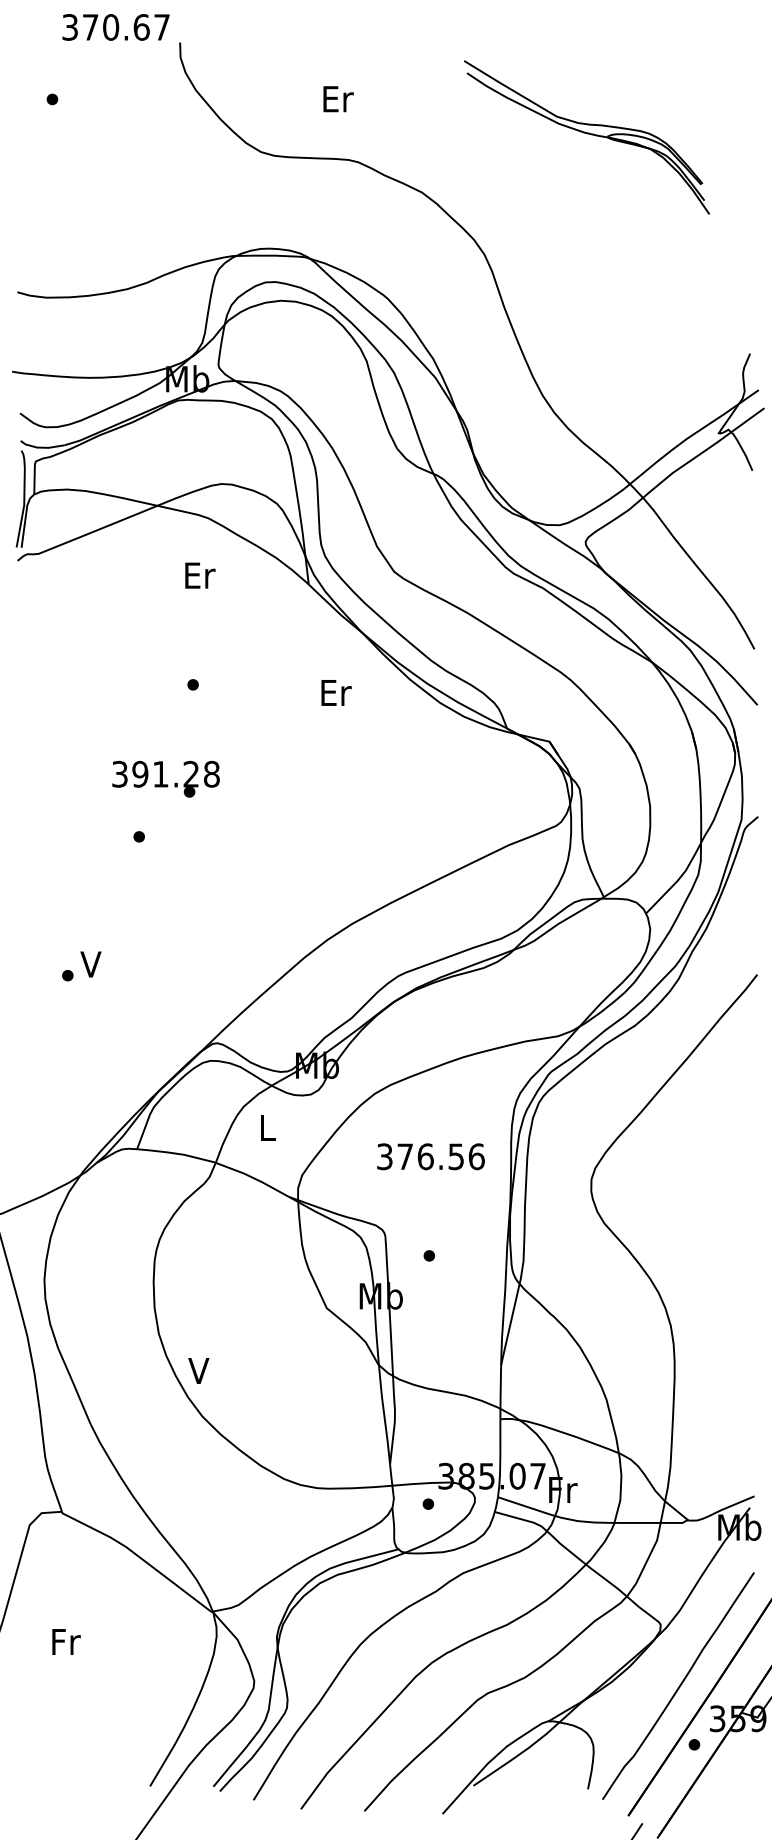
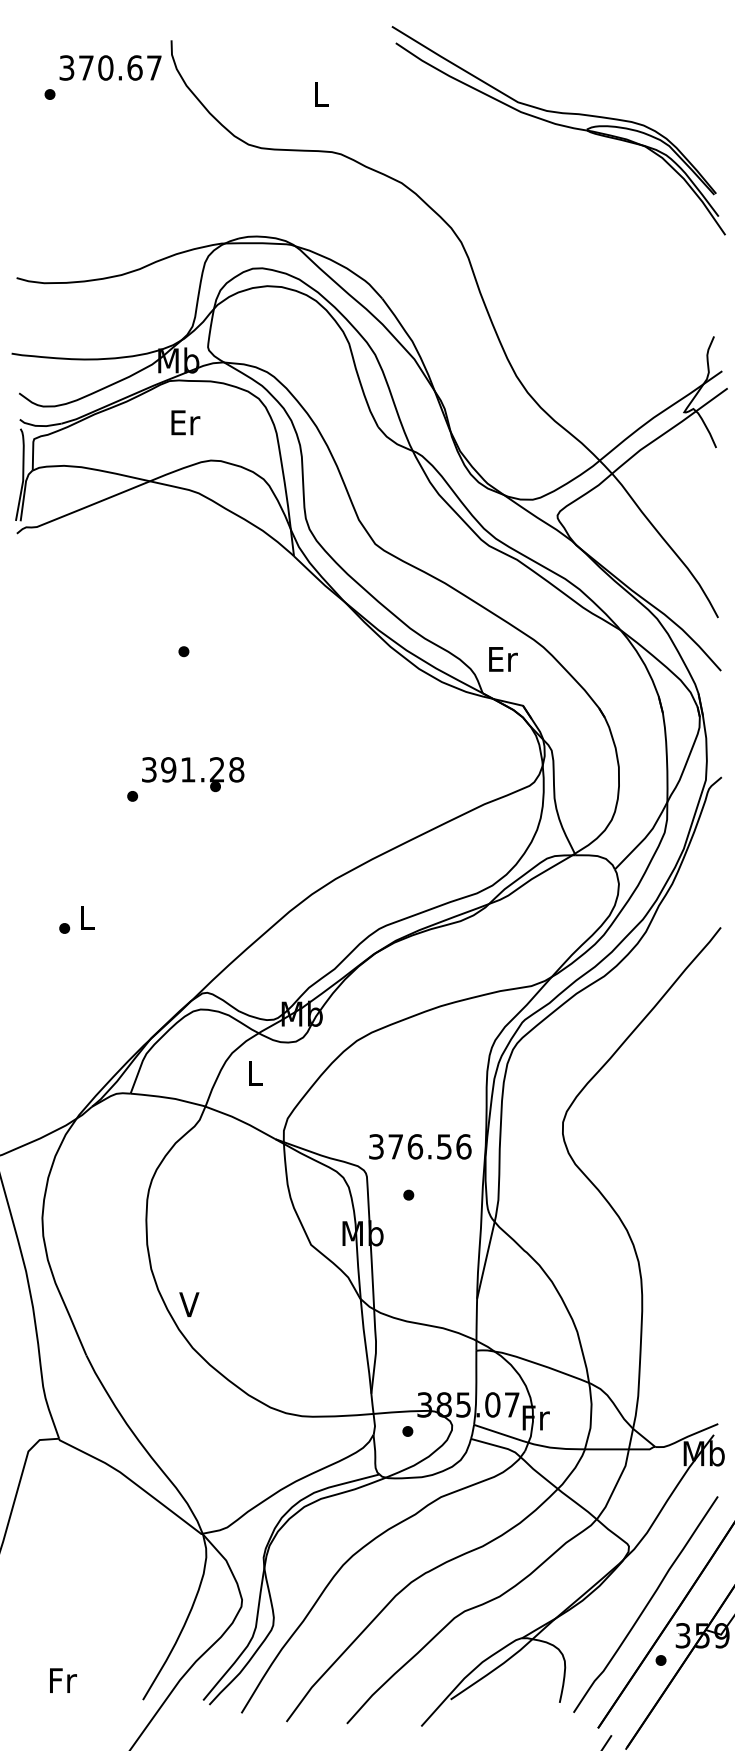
text: (115, 26) -> (110, 67), moved
text: (338, 99) -> (322, 94), Er -> L
part: (586, 137) -> (558, 130), size x1.43
text: (200, 575) -> (185, 422), moved
text: (336, 693) -> (503, 659), moved
text: (166, 779) -> (193, 774), moved
text: (90, 964) -> (86, 917), V -> L
text: (431, 1156) -> (420, 1146), moved
text: (66, 1641) -> (63, 1680), moved

